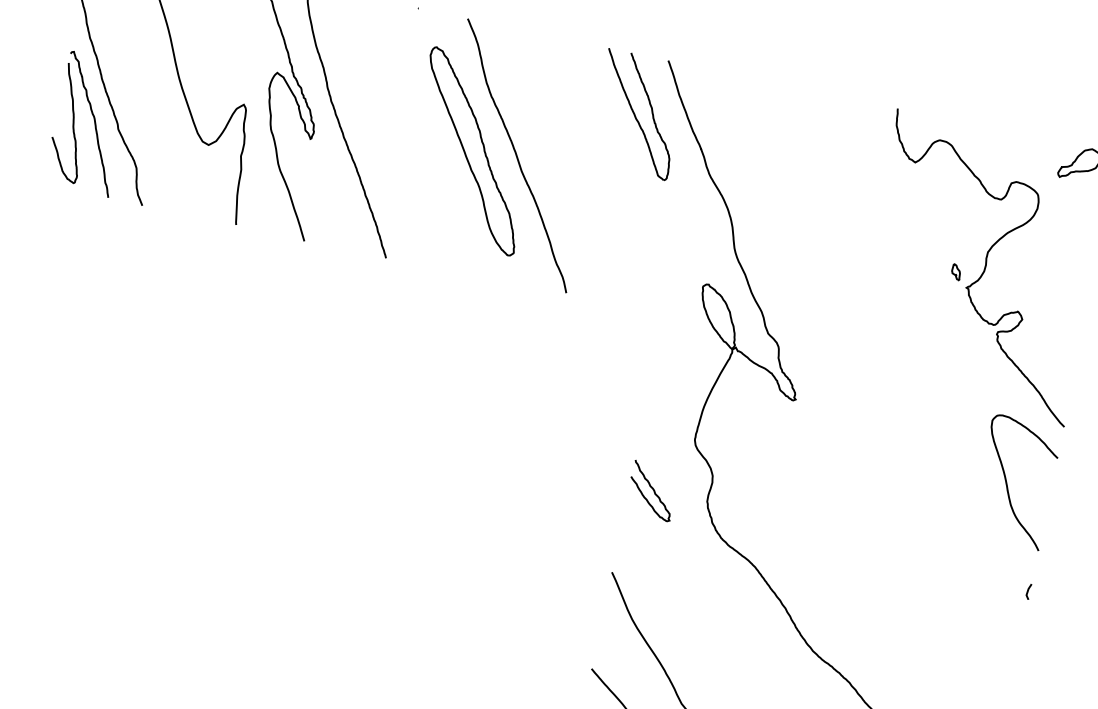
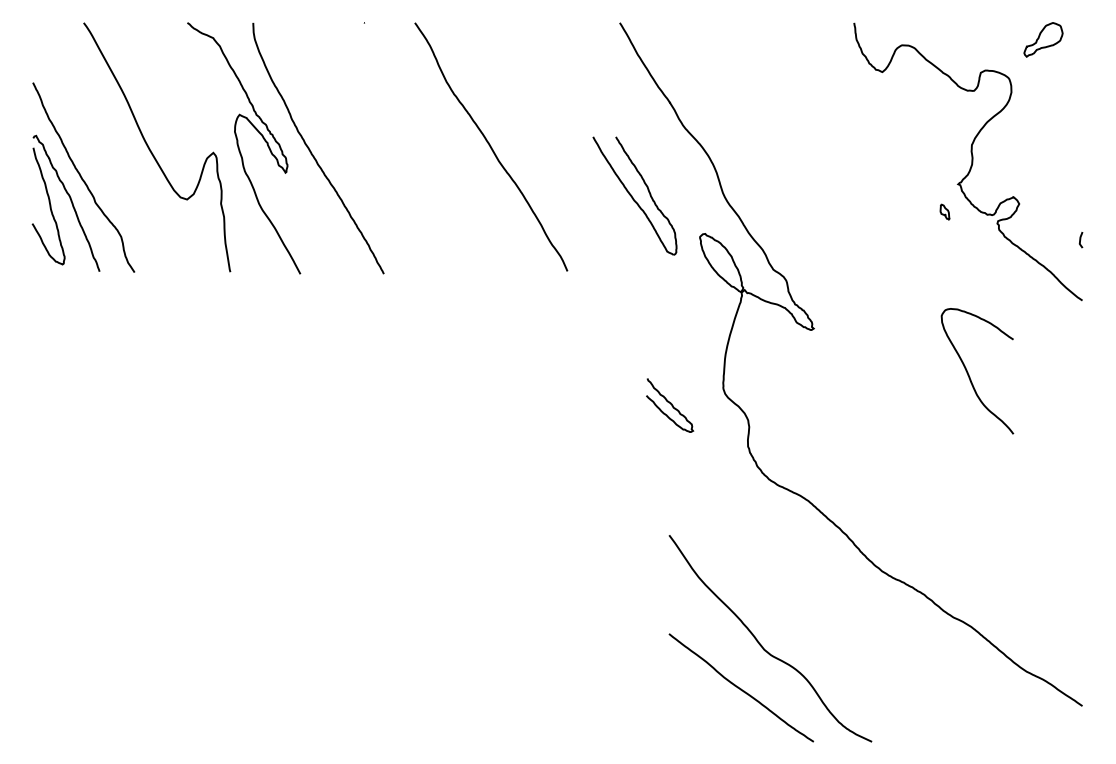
part: (637, 114) -> (634, 195), moved
part: (472, 151) -> (446, 151), removed
part: (955, 271) -> (944, 211), moved
curve: (1007, 483) -> (969, 374), moved
curve: (652, 490) -> (670, 404), moved
curve: (1027, 591) -> (1080, 240), moved

